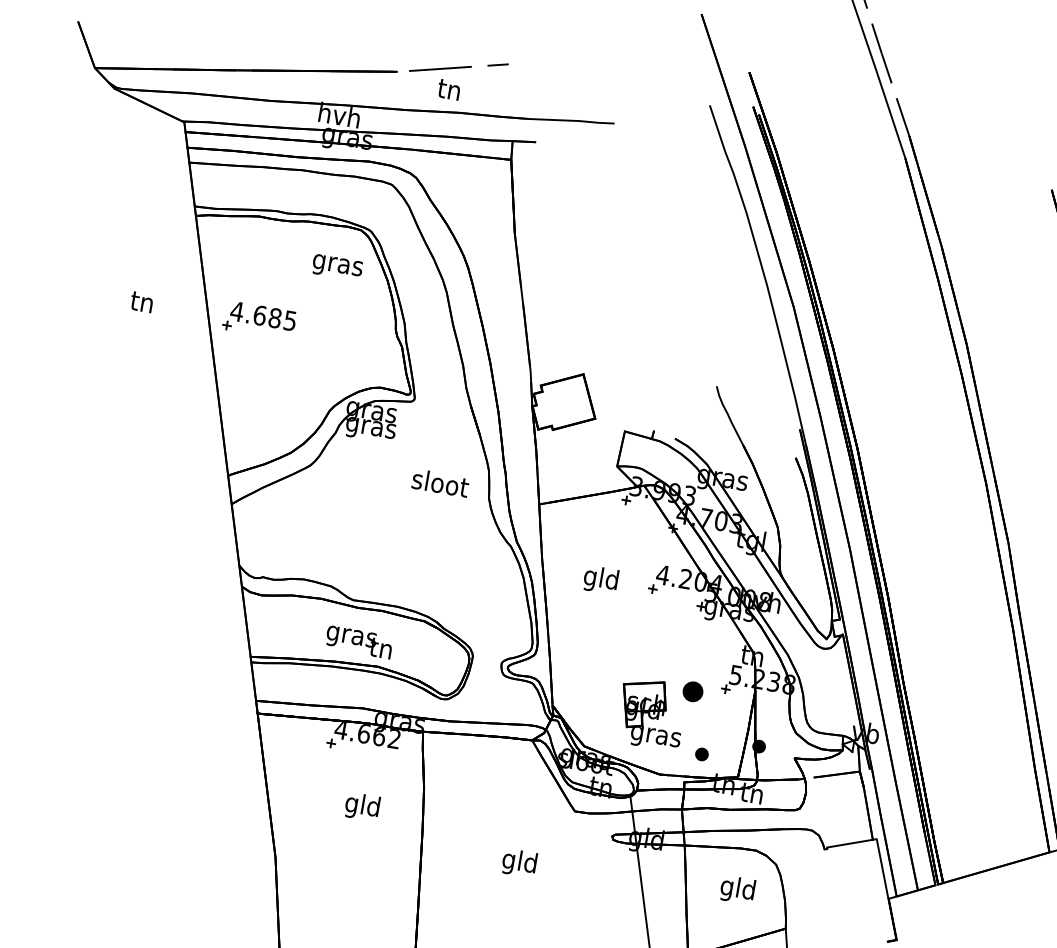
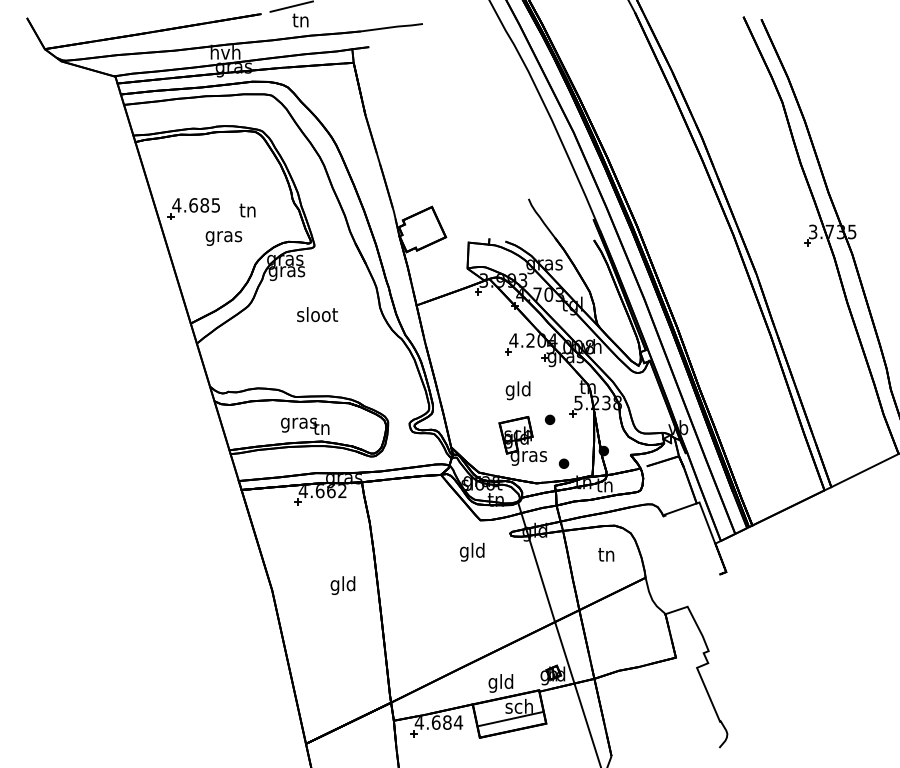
text: (336, 267) -> (223, 238), moved
text: (141, 302) -> (247, 210), moved
text: (440, 483) -> (317, 314), moved
text: (600, 579) -> (517, 390), moved
part: (694, 691) -> (550, 419), size x0.62
text: (361, 806) -> (342, 585), moved
text: (520, 862) -> (472, 551), moved
text: (737, 889) -> (606, 555), gld -> tn

